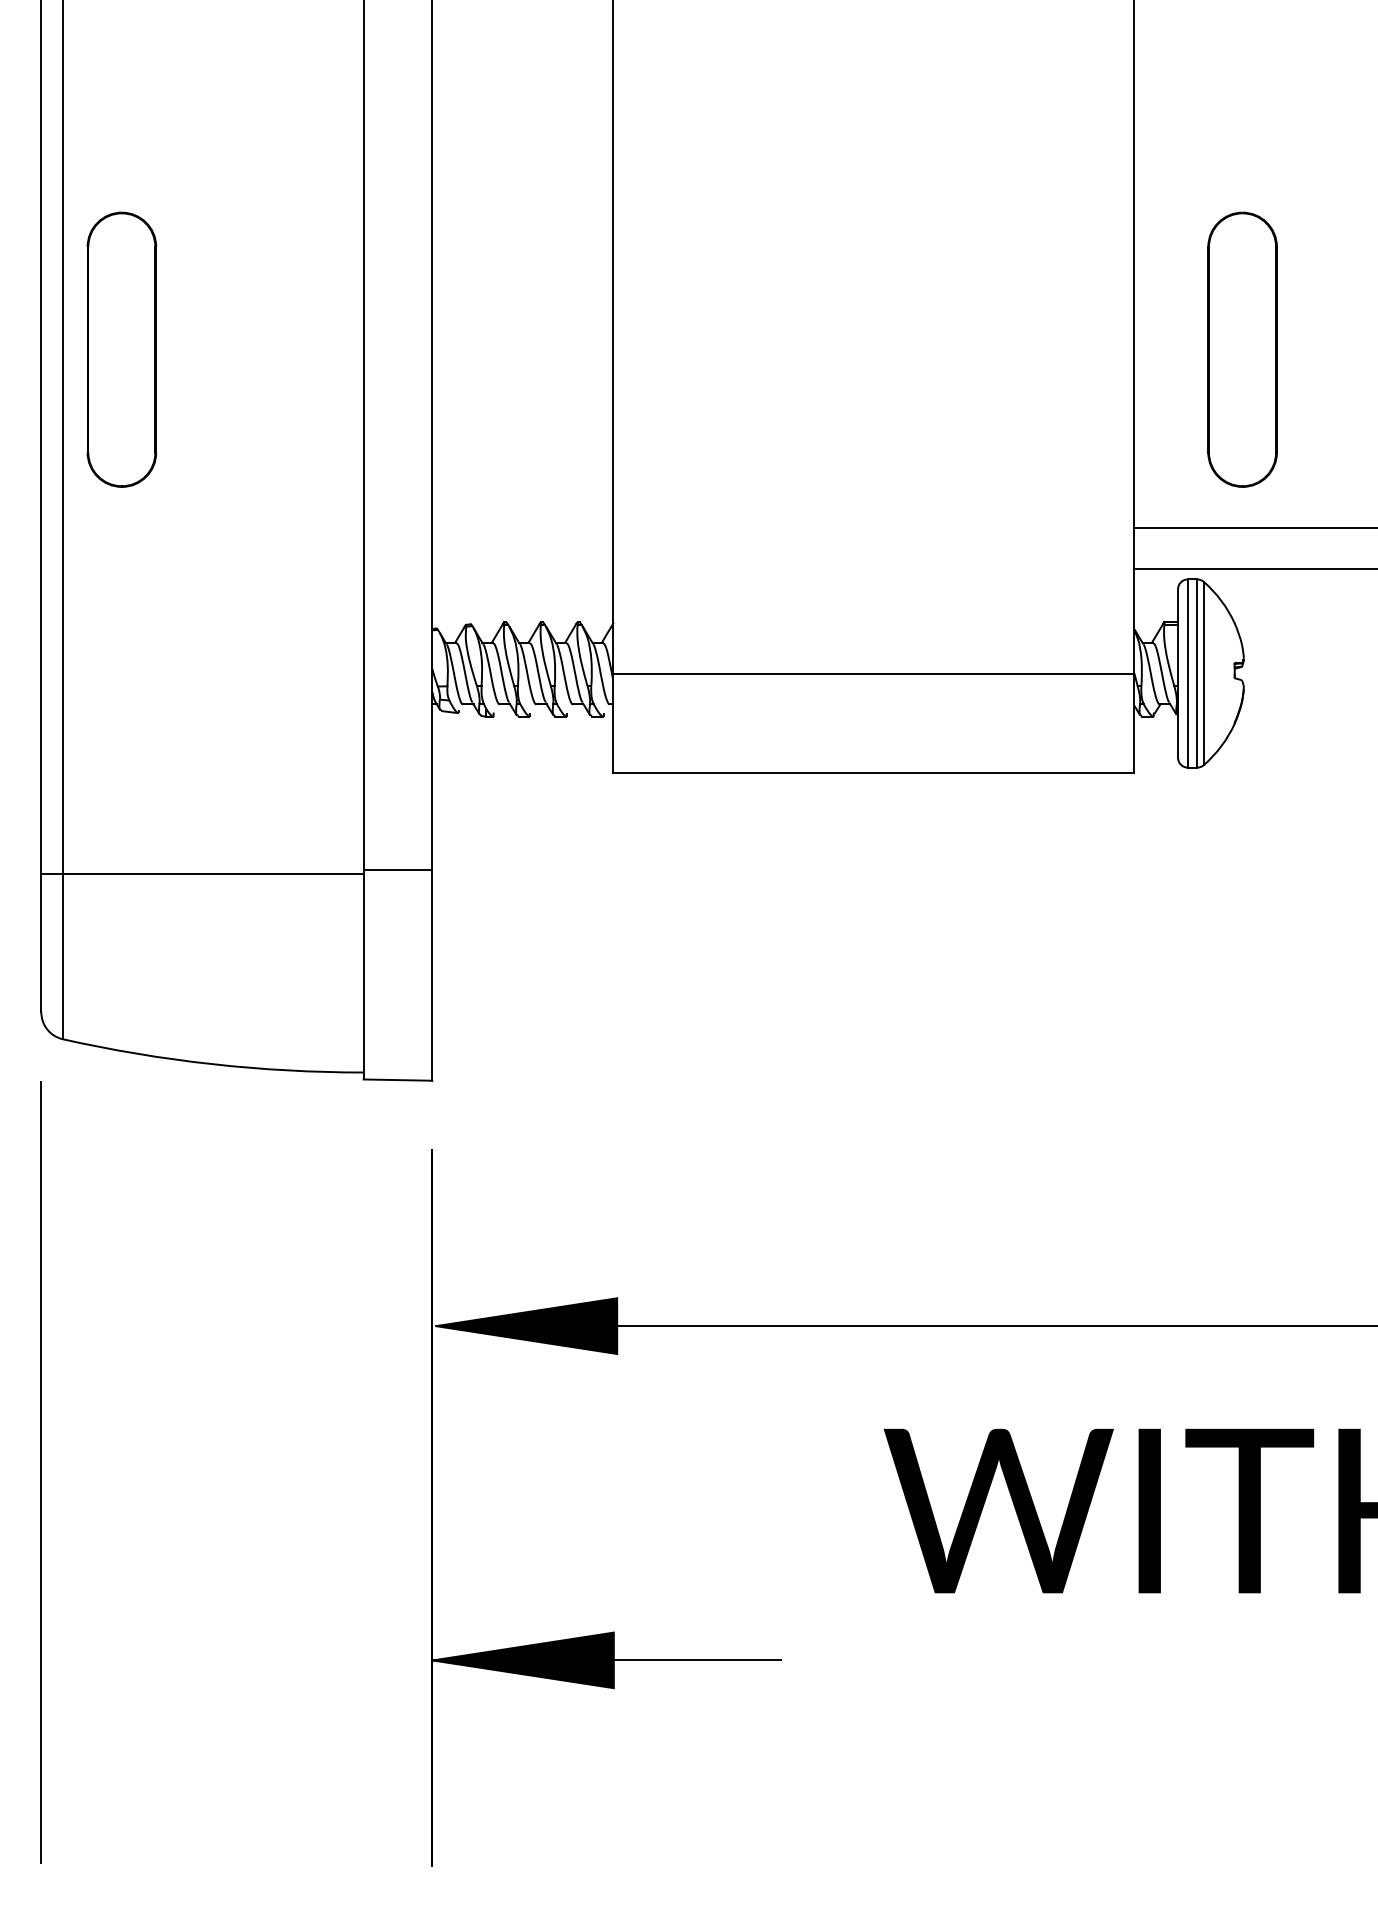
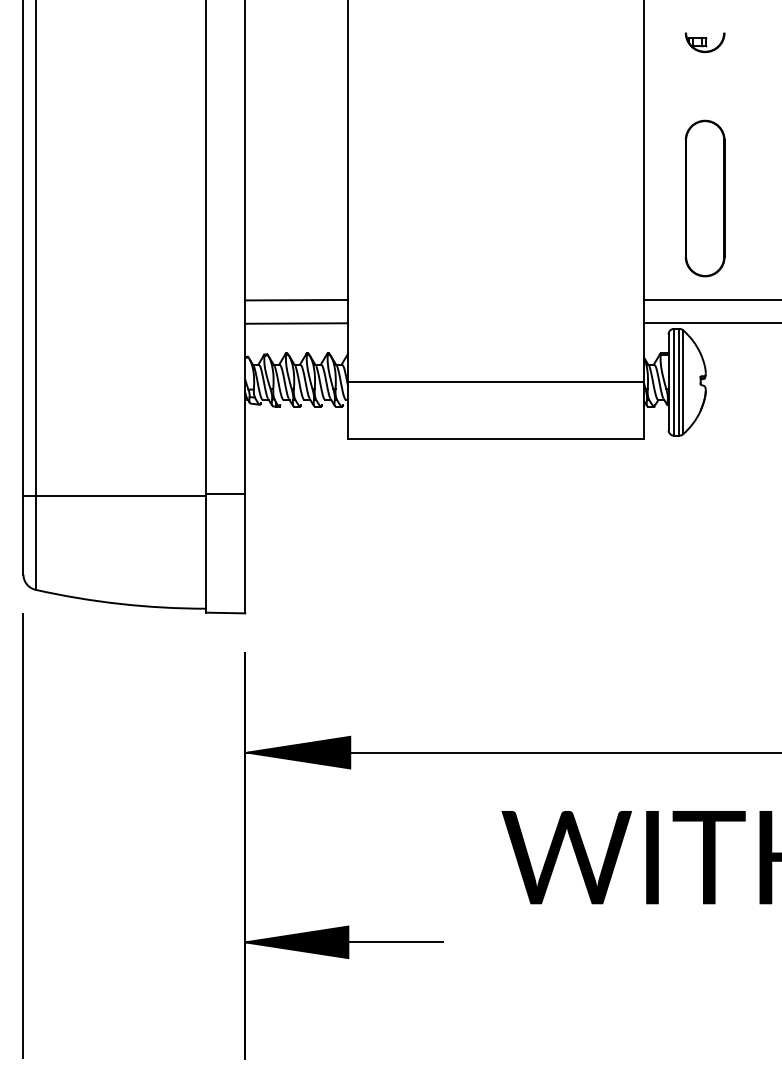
part: (1241, 74) -> (704, 42), added
part: (120, 349) -> (68, 198), removed
line: (522, 527) -> (296, 299), added
line: (522, 569) -> (296, 323), added

